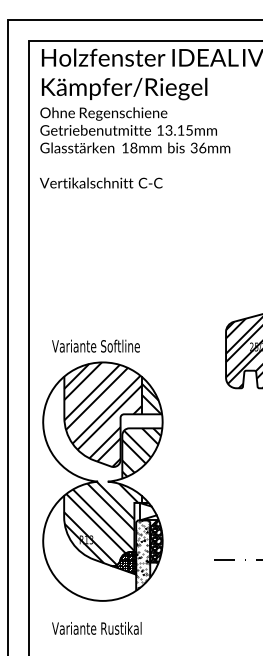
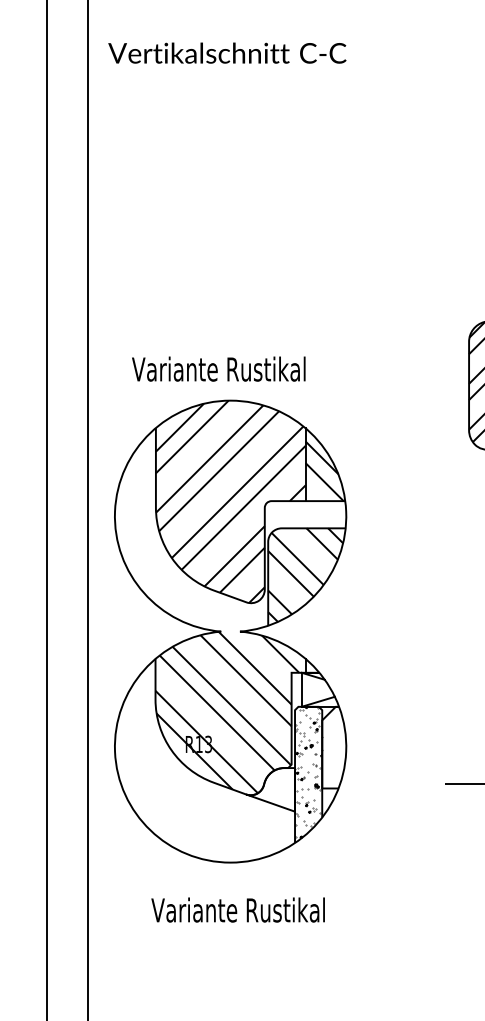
text: (121, 345) -> (266, 367), Variante Softline -> Variante Rustikal
hatch: (156, 541) -> (334, 747), removed
hatch: (124, 563) -> (272, 790), removed
text: (96, 628) -> (237, 910), moved

